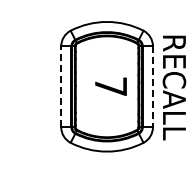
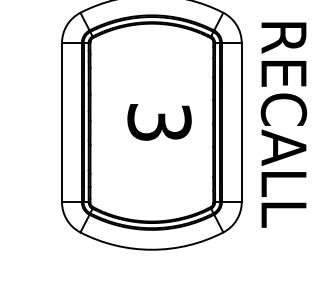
line: (61, 86) -> (62, 122), dashed -> solid
text: (110, 86) -> (158, 122), 7 -> 3
line: (152, 86) -> (240, 122), dashed -> solid

